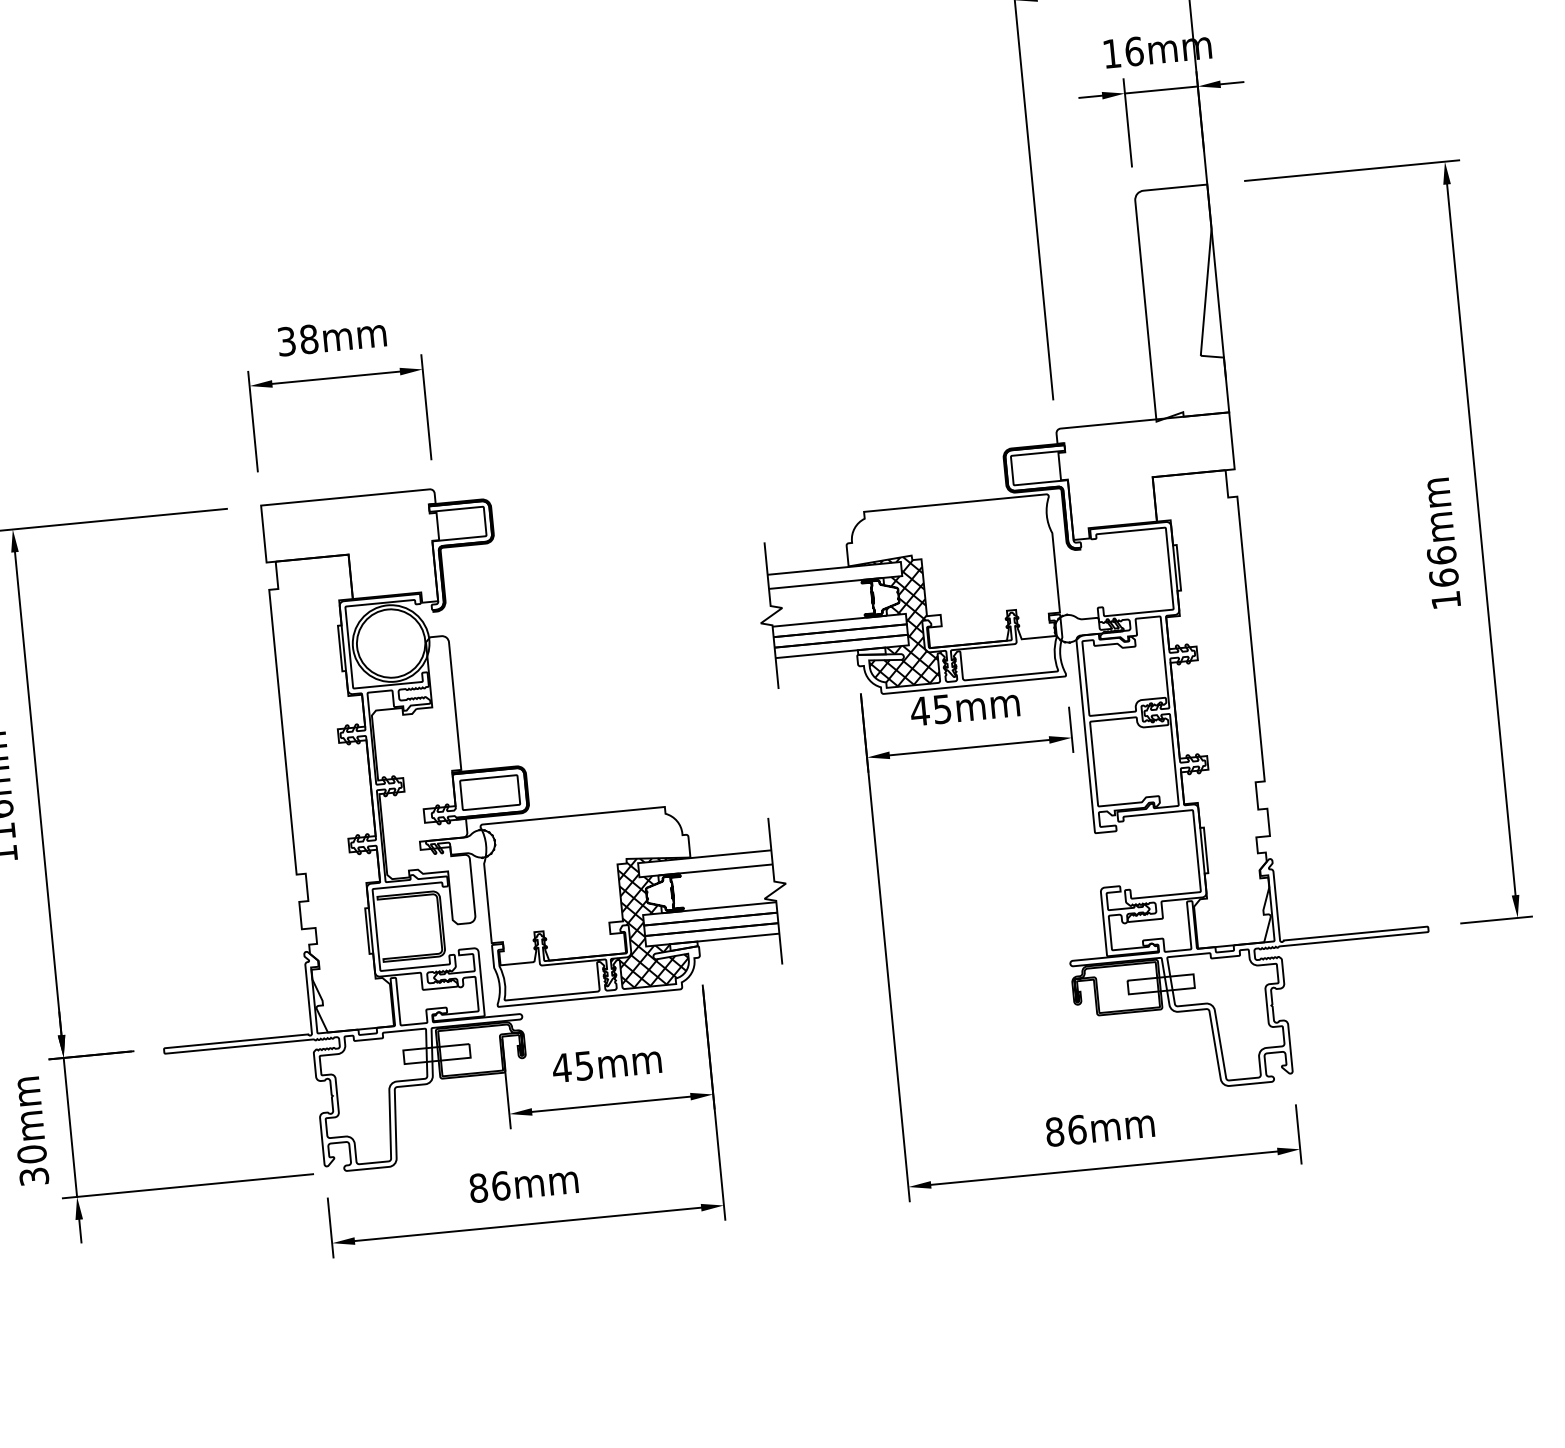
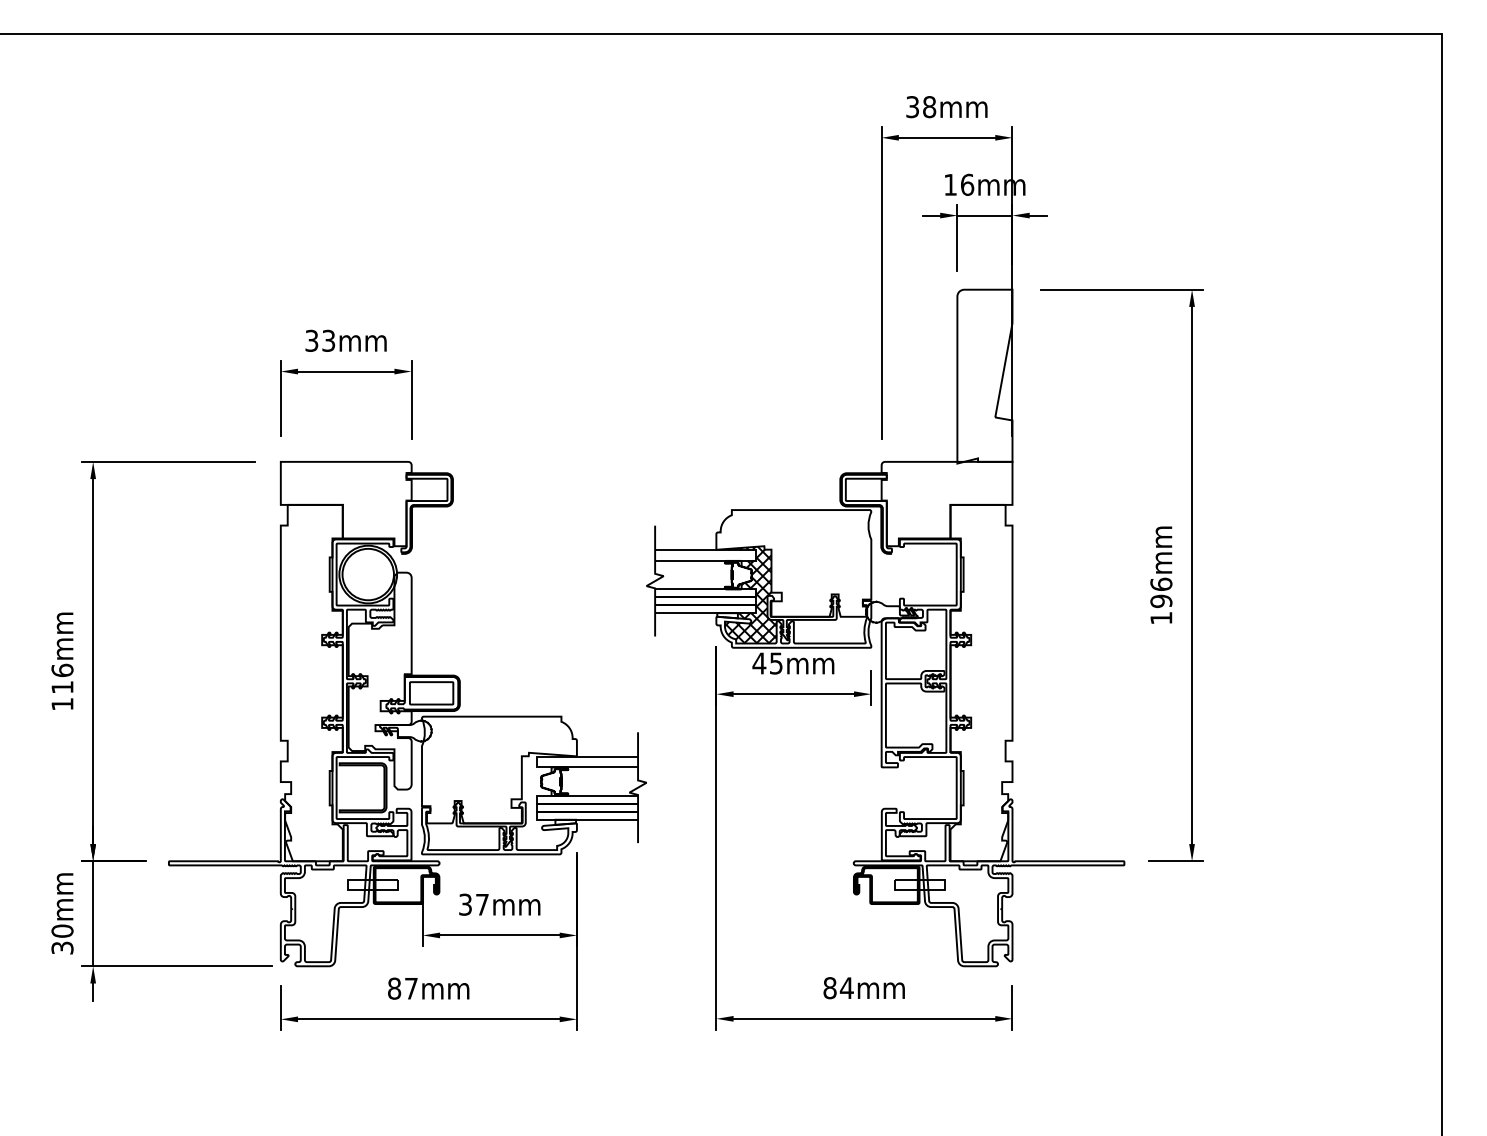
text: (308, 338) -> (328, 340), 38mm -> 33mm
text: (1444, 578) -> (1161, 601), 166mm -> 196mm
hatch: (646, 922) -> (539, 801), removed
text: (572, 1066) -> (473, 904), 45mm -> 37mm
text: (1076, 1130) -> (846, 988), 86mm -> 84mm
text: (501, 1185) -> (411, 988), 86mm -> 87mm

